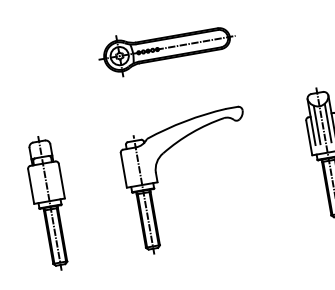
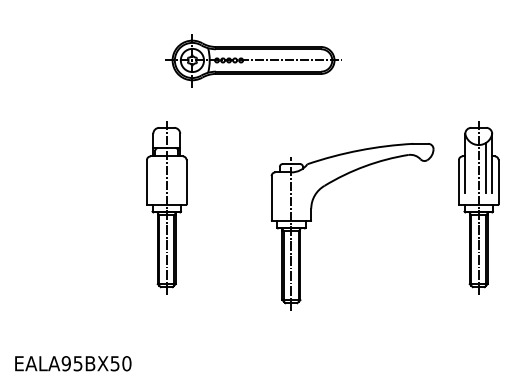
part: (167, 47) -> (253, 60), moved
line: (316, 124) -> (471, 167), removed
part: (157, 182) -> (311, 221), moved
part: (49, 203) -> (166, 207), moved

